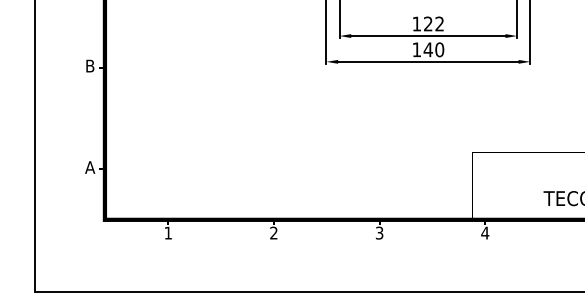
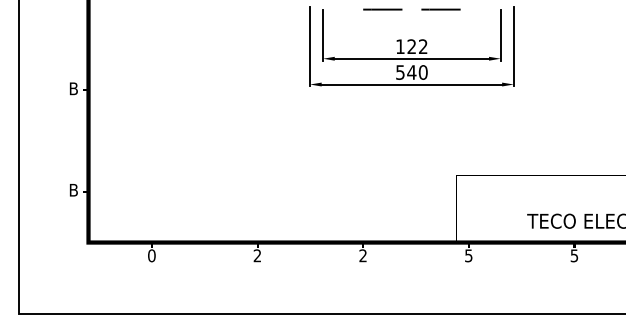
text: (416, 49) -> (400, 72), 140 -> 540
text: (89, 167) -> (73, 190), A -> B
text: (167, 232) -> (151, 255), 1 -> 0
text: (378, 232) -> (362, 255), 3 -> 2
text: (484, 232) -> (468, 255), 4 -> 5

